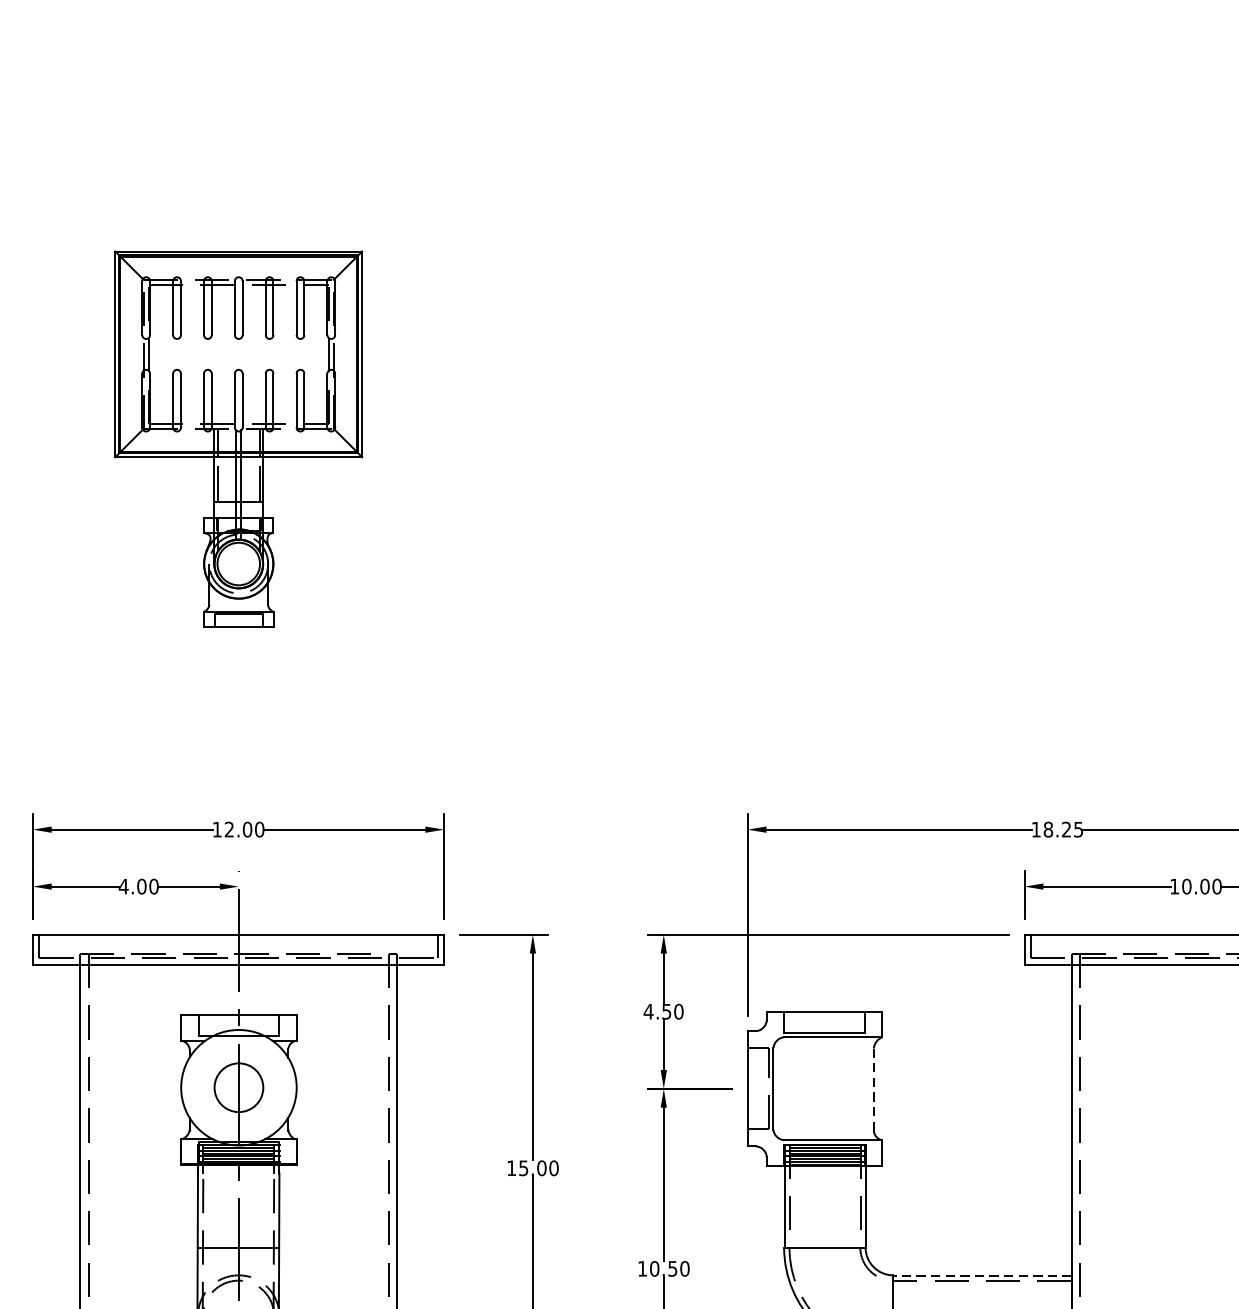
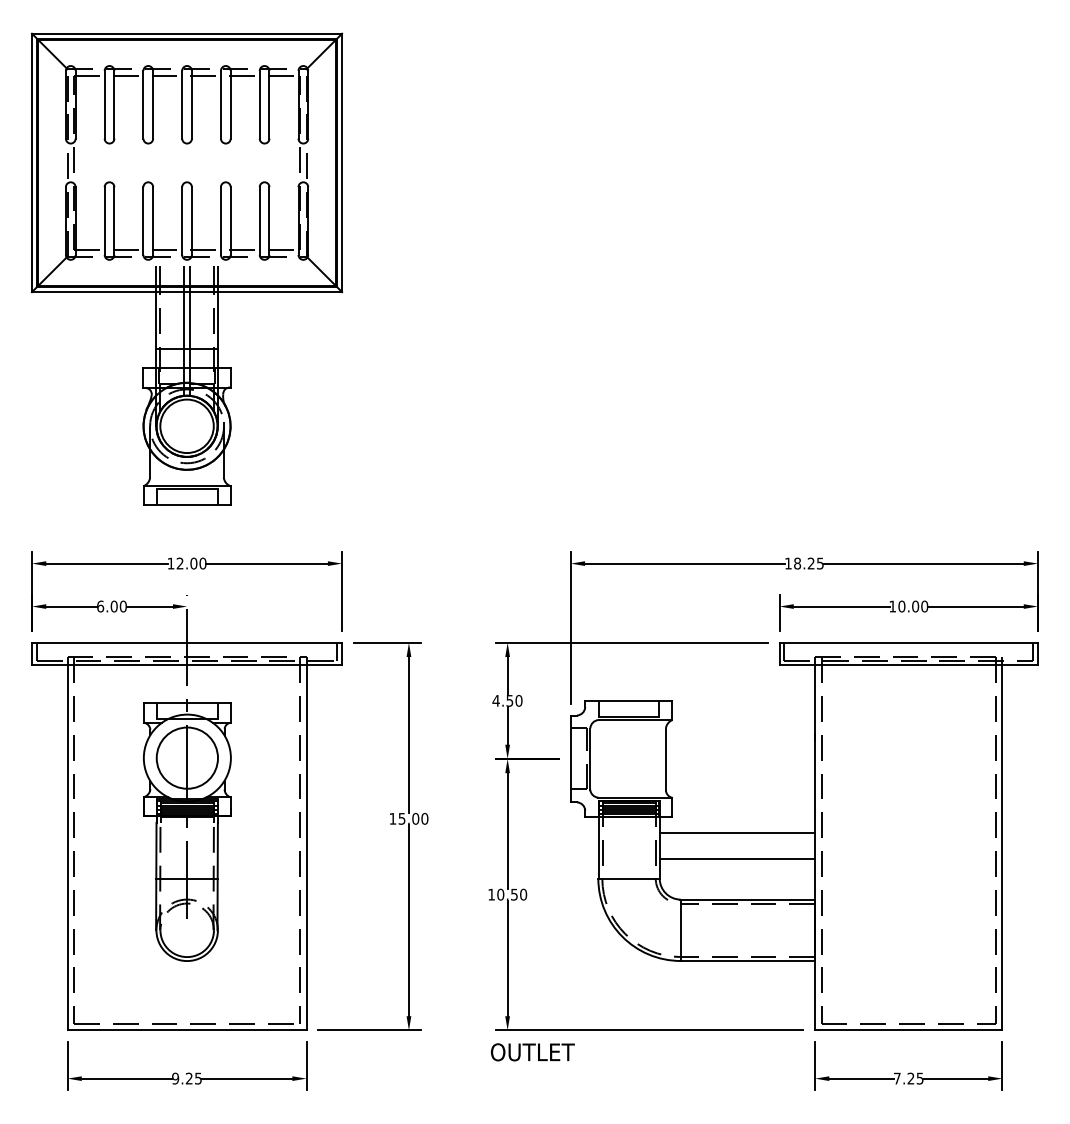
part: (239, 438) -> (187, 268), size x1.67
text: (122, 886) -> (99, 606), 4.00 -> 6.00
circle: (239, 1086) -> (187, 757), size x1.67
line: (873, 1089) -> (665, 759), dashed -> solid
line: (968, 1187) -> (737, 833), added
line: (968, 1222) -> (737, 859), added
line: (982, 1275) -> (747, 899), dashed -> solid

